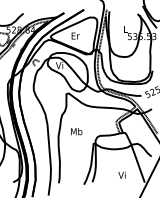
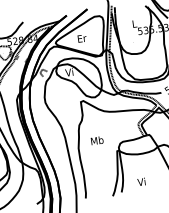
text: (121, 174) -> (140, 181), moved

